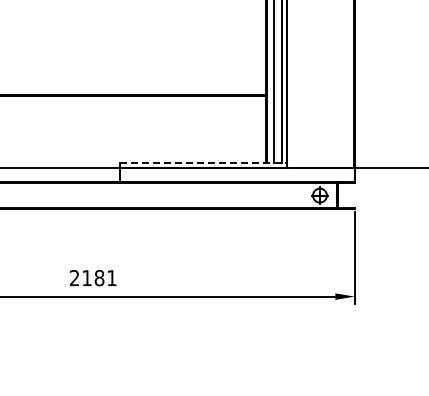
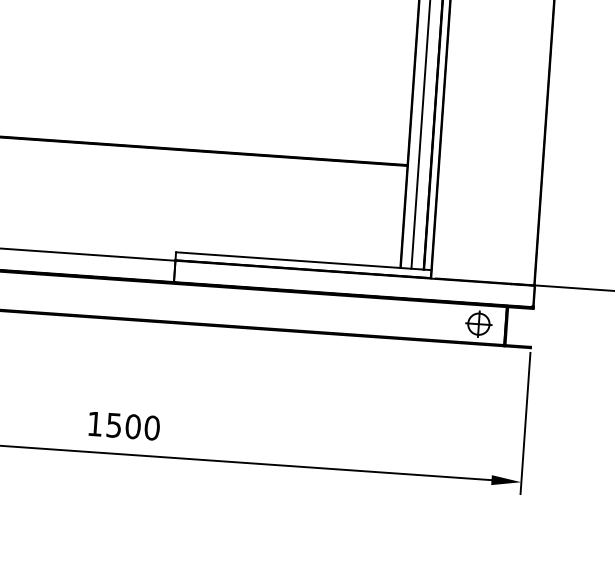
line: (203, 162) -> (304, 261), dashed -> solid
text: (92, 278) -> (122, 426), 2181 -> 1500

